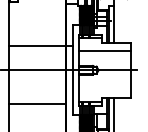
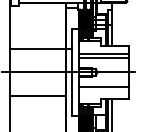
line: (104, 54) -> (103, 57), added
line: (104, 85) -> (103, 87), added
line: (36, 104) -> (37, 95), moved

